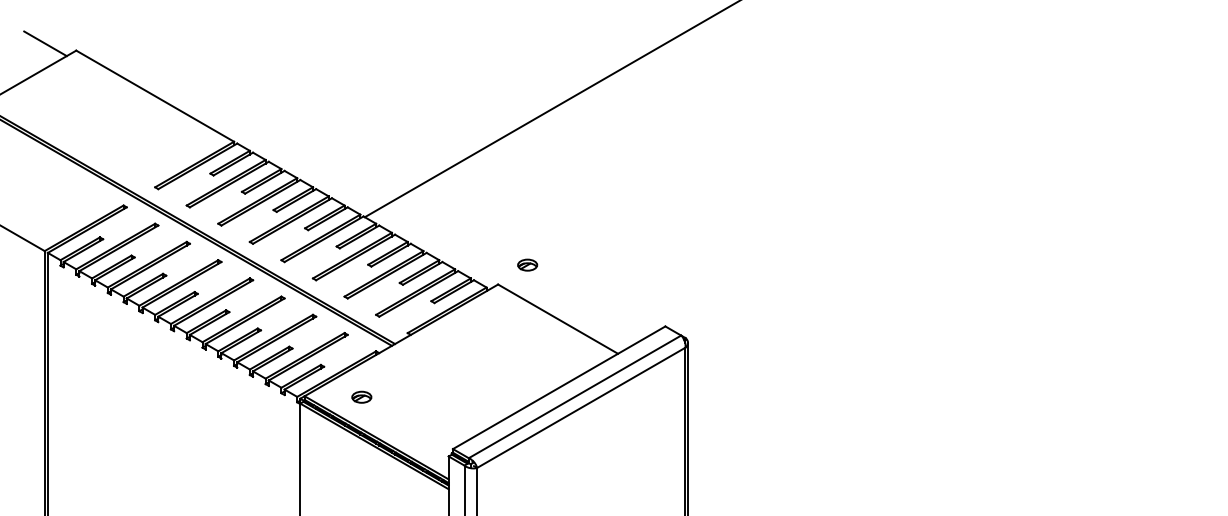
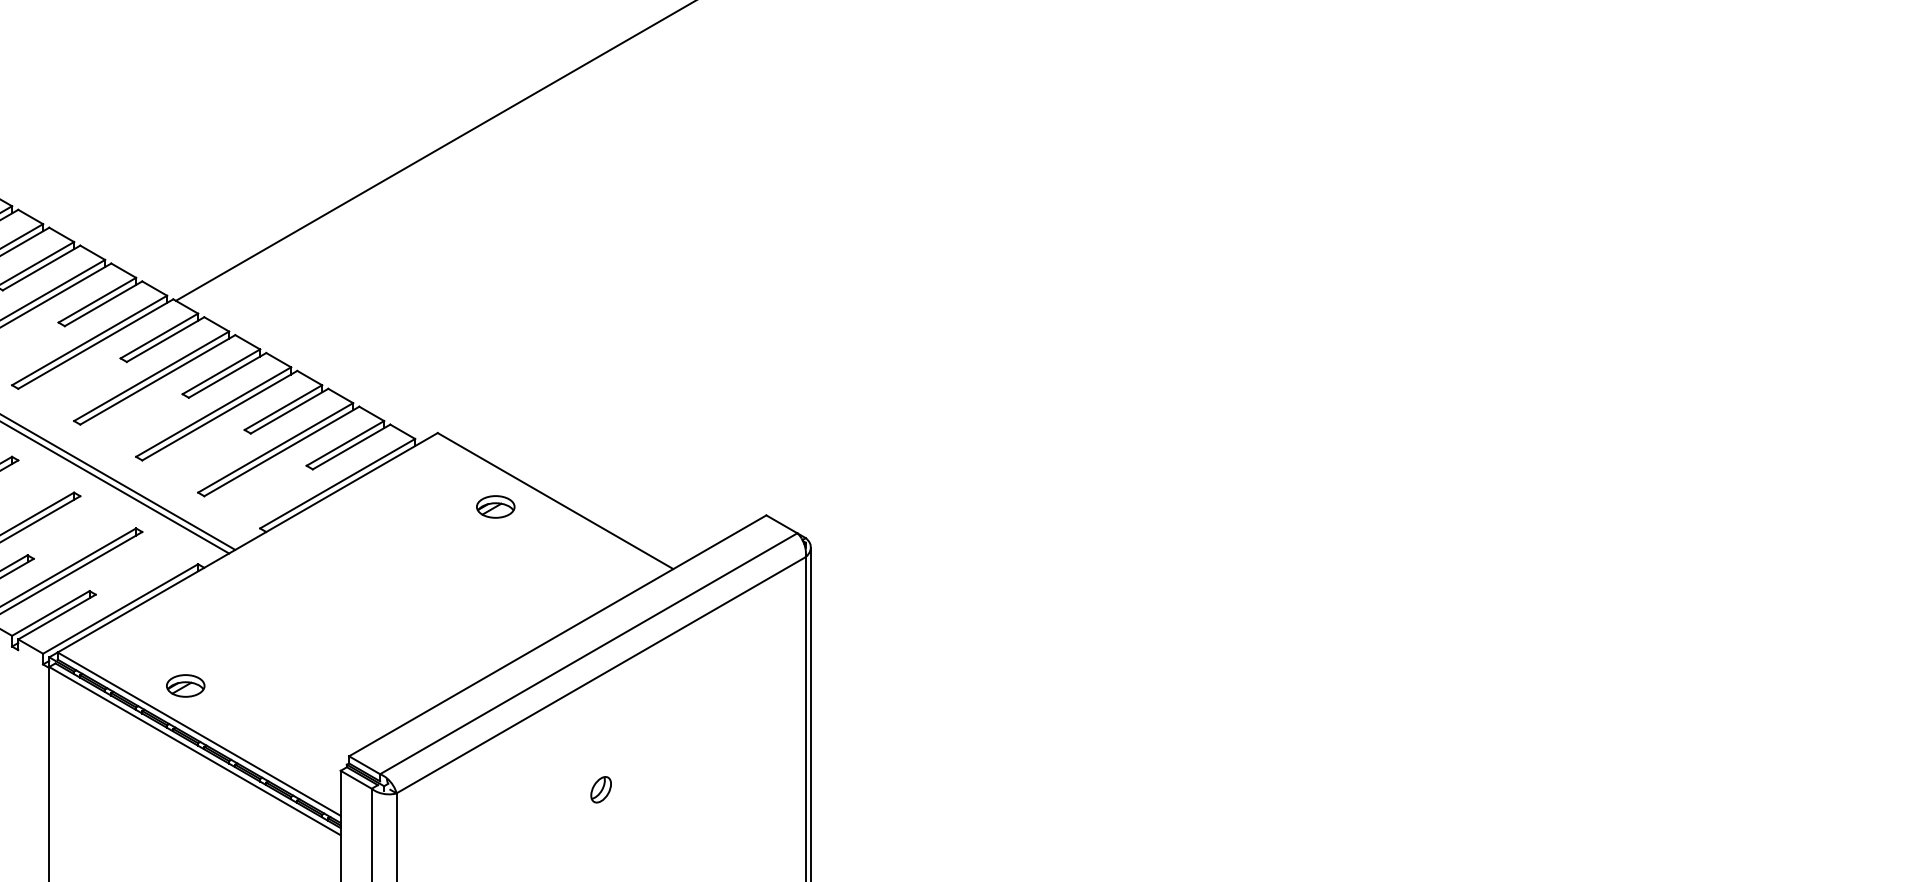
part: (527, 264) -> (495, 505), moved
part: (361, 396) -> (185, 684), moved
part: (581, 465) -> (601, 788), added

